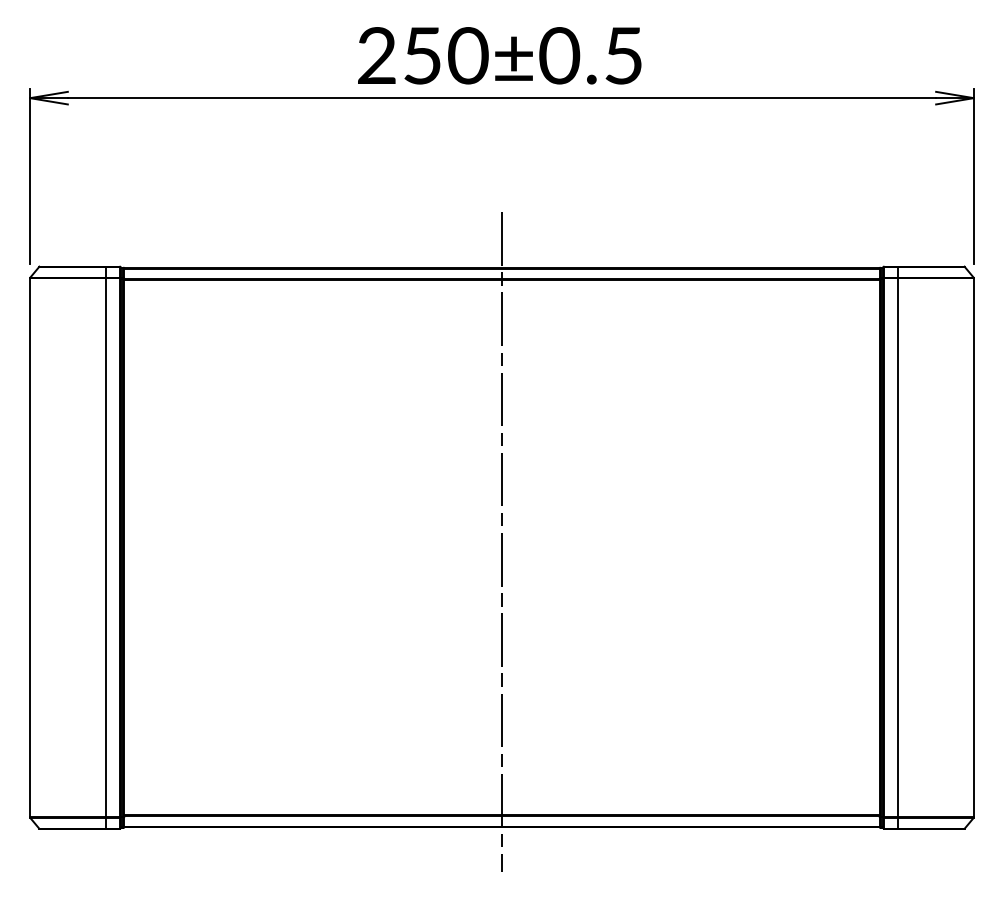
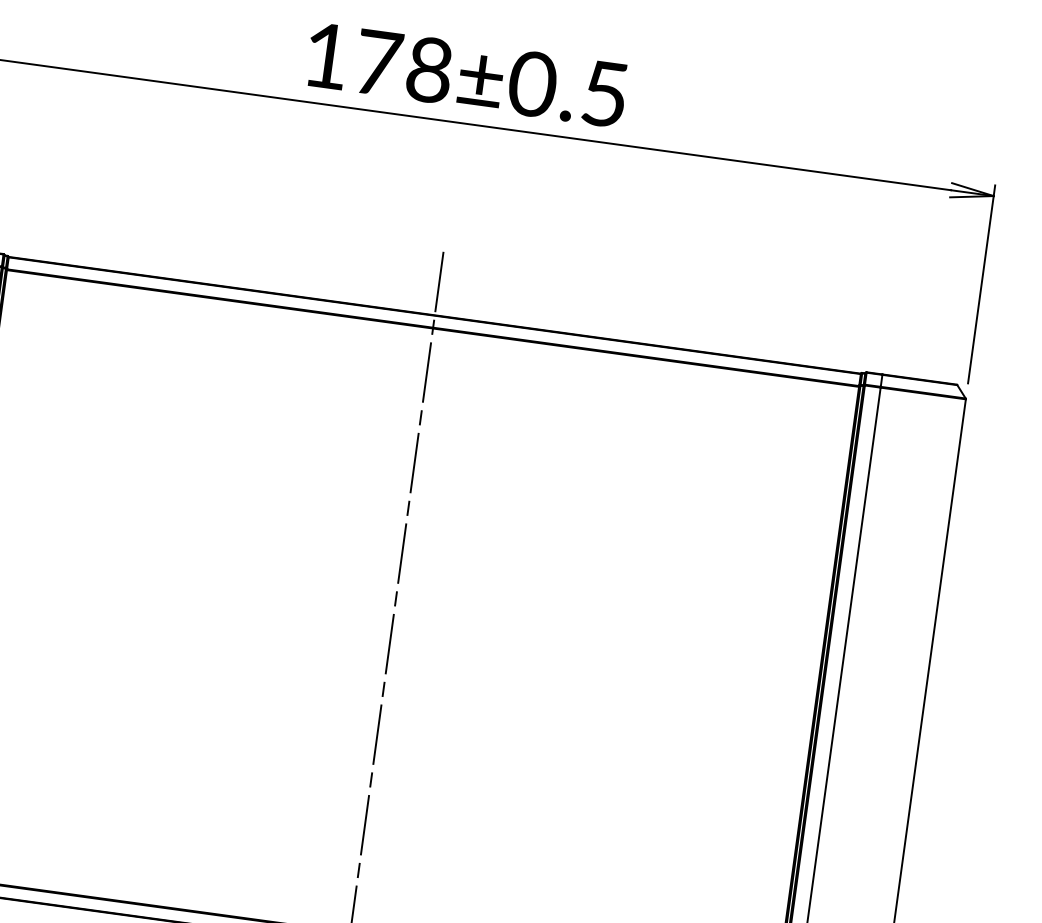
text: (423, 55) -> (379, 62), 250±0.5 -> 178±0.5

